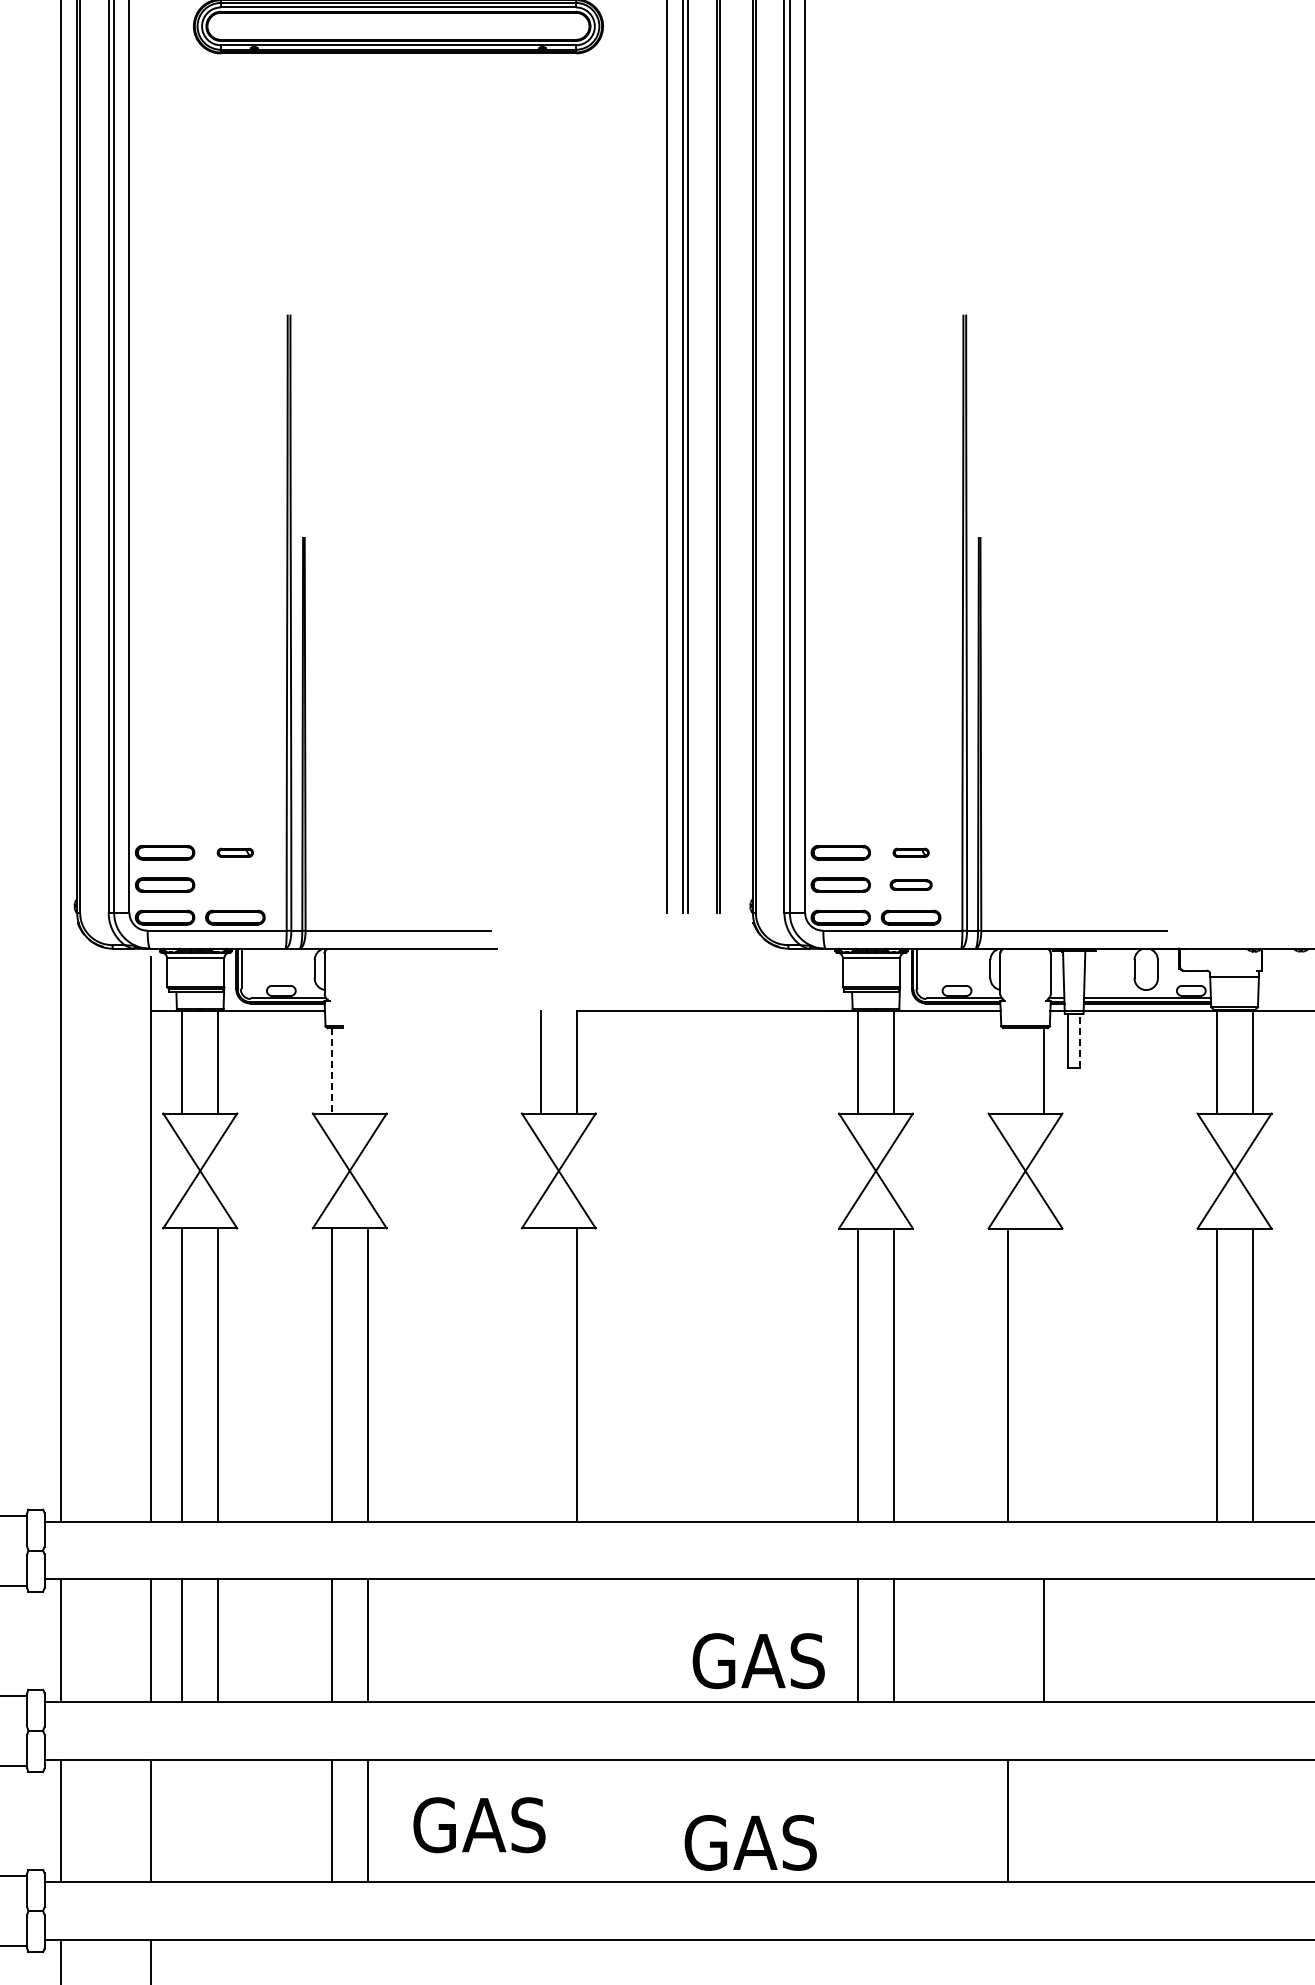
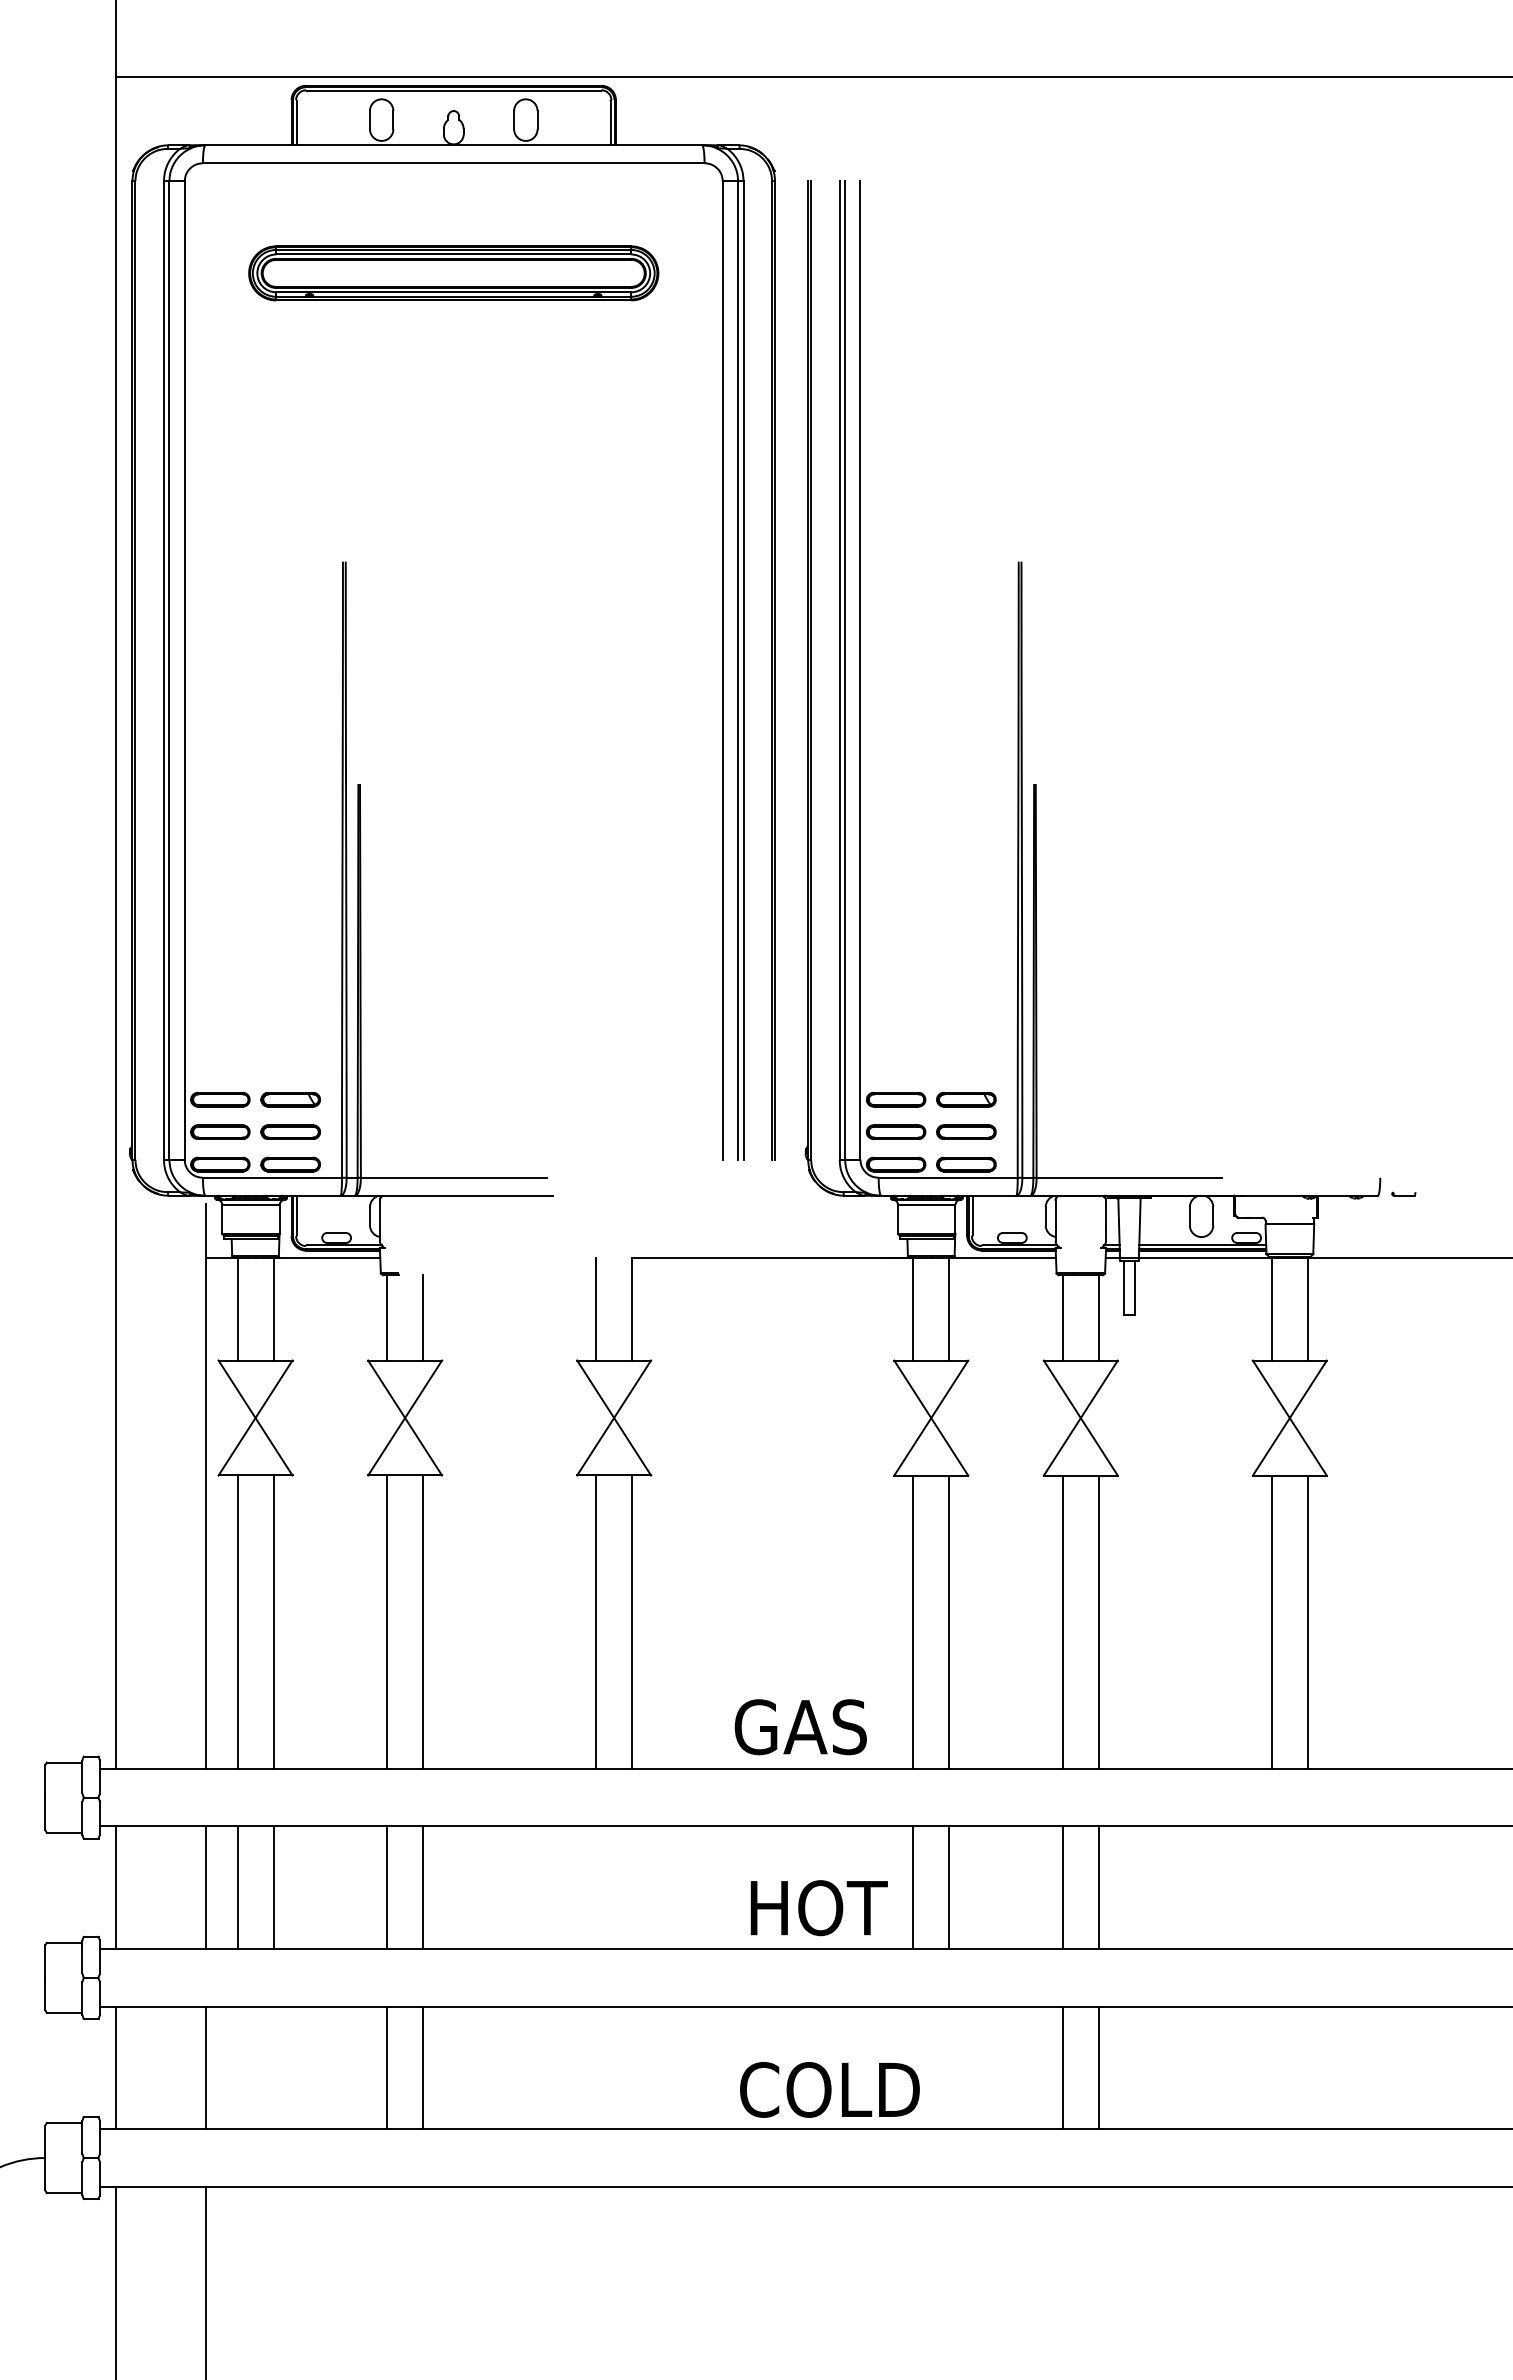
part: (235, 852) -> (290, 1099), size x1.67
part: (911, 852) -> (966, 1099), size x1.67
part: (235, 884) -> (290, 1131), added
part: (911, 884) -> (966, 1131), size x1.43
line: (1080, 1040) -> (1135, 1287), dashed -> solid
line: (332, 1070) -> (387, 1317), dashed -> solid
line: (368, 1070) -> (423, 1317), added
line: (1007, 1070) -> (1062, 1317), added
line: (541, 1374) -> (596, 1621), added
line: (1043, 1374) -> (1098, 1621), added
line: (1007, 1640) -> (1062, 1887), added
text: (762, 1661) -> (817, 1908), GAS -> HOT
line: (1043, 1820) -> (1098, 2067), added
text: (479, 1825) -> (800, 1727), moved
text: (782, 1842) -> (837, 2089), GAS -> COLD

